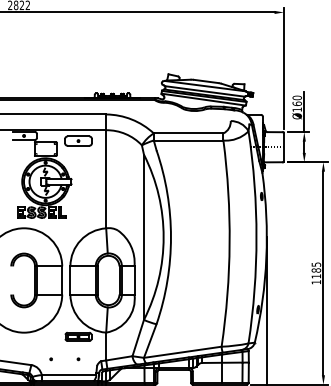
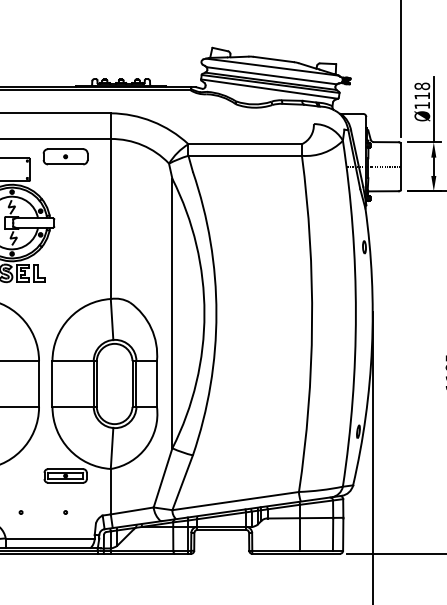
text: (296, 100) -> (421, 90), Ø160 -> Ø118

